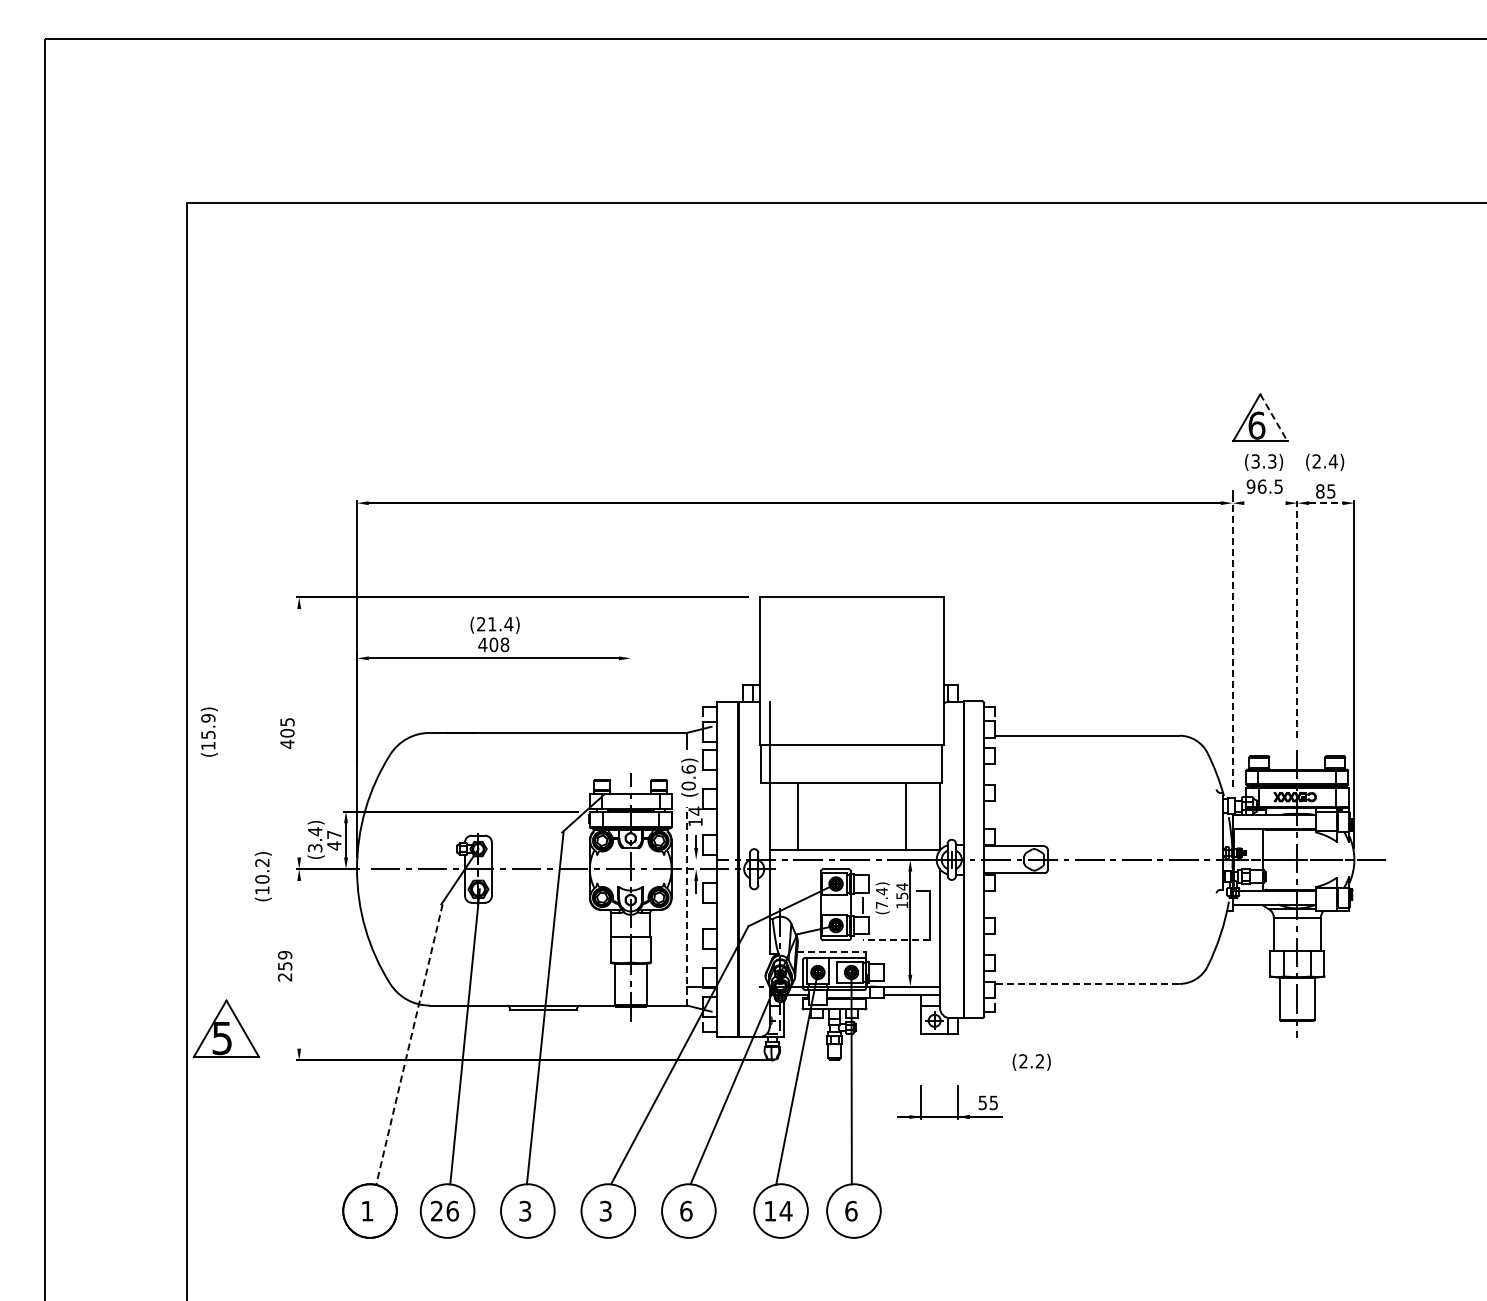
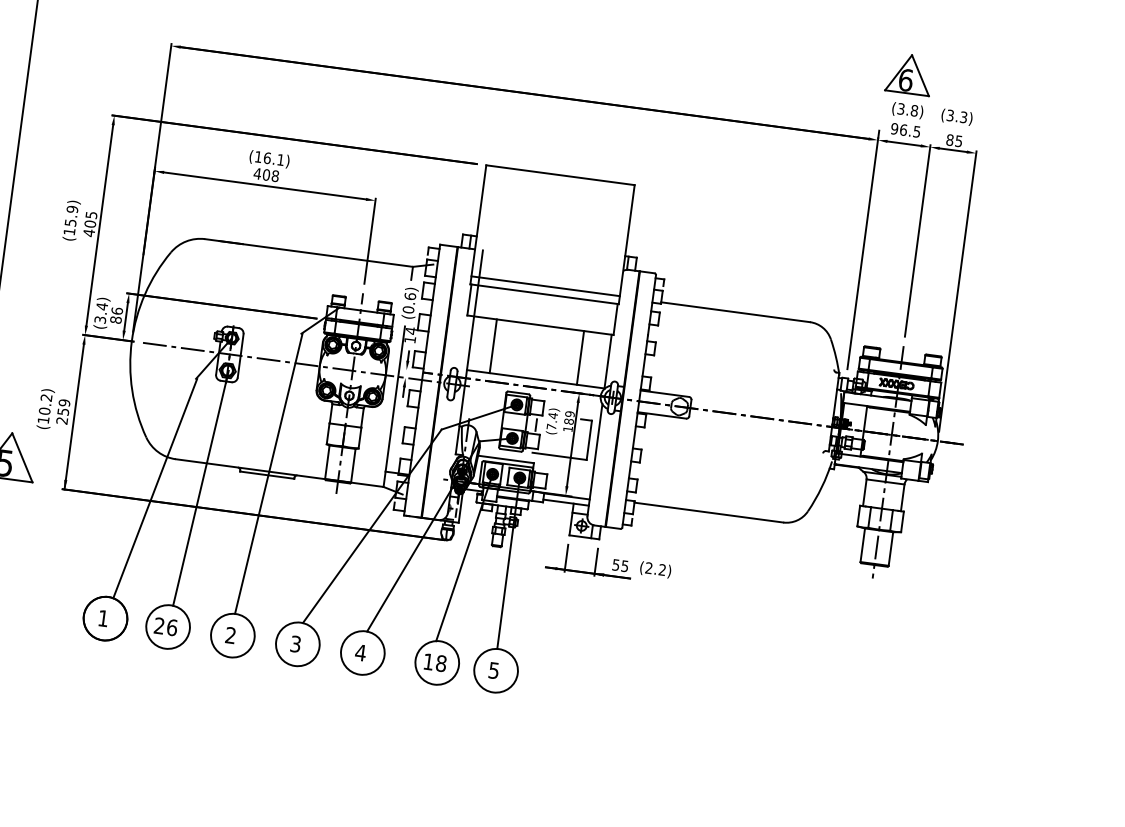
line: (1274, 418) -> (920, 76), dashed -> solid
text: (1272, 461) -> (914, 110), (3.3) -> (3.8)
text: (1324, 461) -> (956, 116), (2.4) -> (3.3)
line: (1264, 503) -> (903, 143), added
line: (1325, 503) -> (952, 150), dashed -> solid
line: (1297, 619) -> (917, 241), dashed -> solid
text: (495, 624) -> (269, 158), (21.4) -> (16.1)
line: (1232, 643) -> (862, 253), dashed -> solid
line: (630, 708) -> (369, 241), added
text: (208, 731) -> (71, 220), moved
line: (299, 733) -> (100, 225), added
line: (851, 734) -> (545, 285), added
text: (334, 840) -> (116, 315), 47 -> 86
text: (262, 876) -> (45, 408), moved
text: (902, 891) -> (569, 418), 154 -> 189
line: (687, 905) -> (394, 406), dashed -> solid
line: (896, 939) -> (559, 456), dashed -> solid
line: (831, 952) -> (505, 459), dashed -> solid
line: (299, 970) -> (74, 416), added
line: (1086, 983) -> (708, 512), dashed -> solid
line: (409, 1045) -> (155, 489), dashed -> solid
part: (957, 1102) -> (595, 562), moved
text: (685, 1210) -> (360, 652), 6 -> 4
text: (785, 1210) -> (440, 662), 14 -> 18
text: (851, 1210) -> (494, 670), 6 -> 5
text: (525, 1211) -> (230, 635), 3 -> 2

